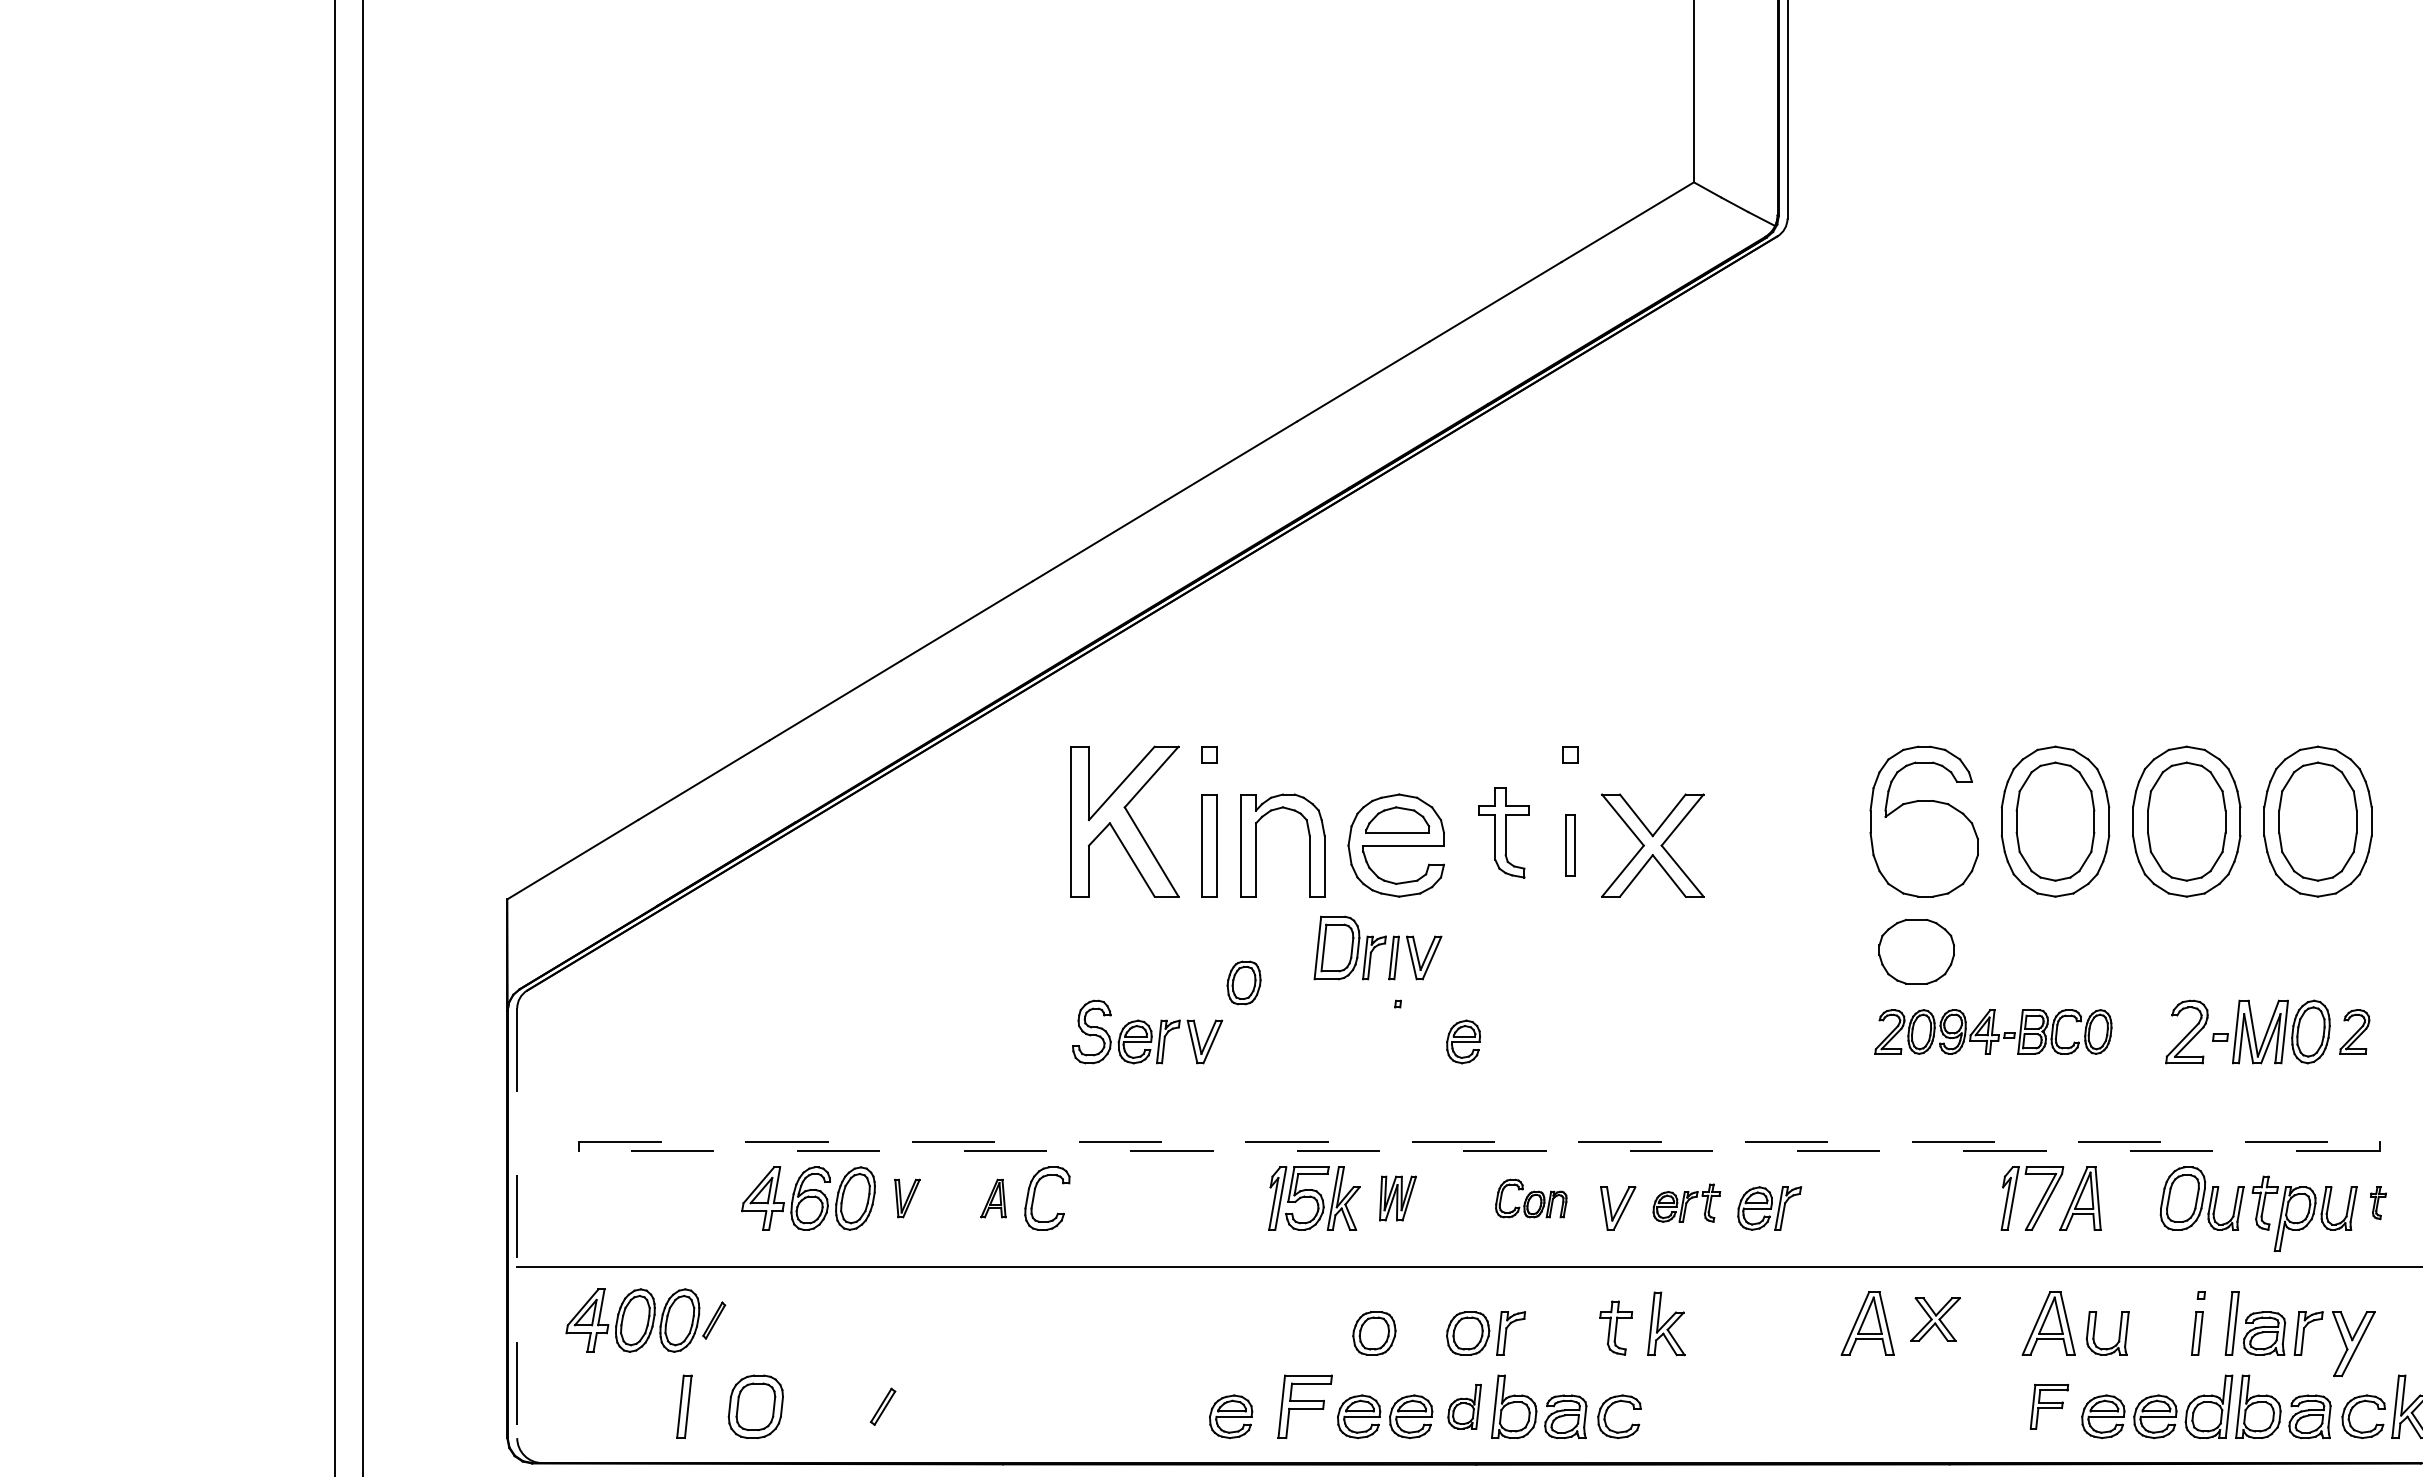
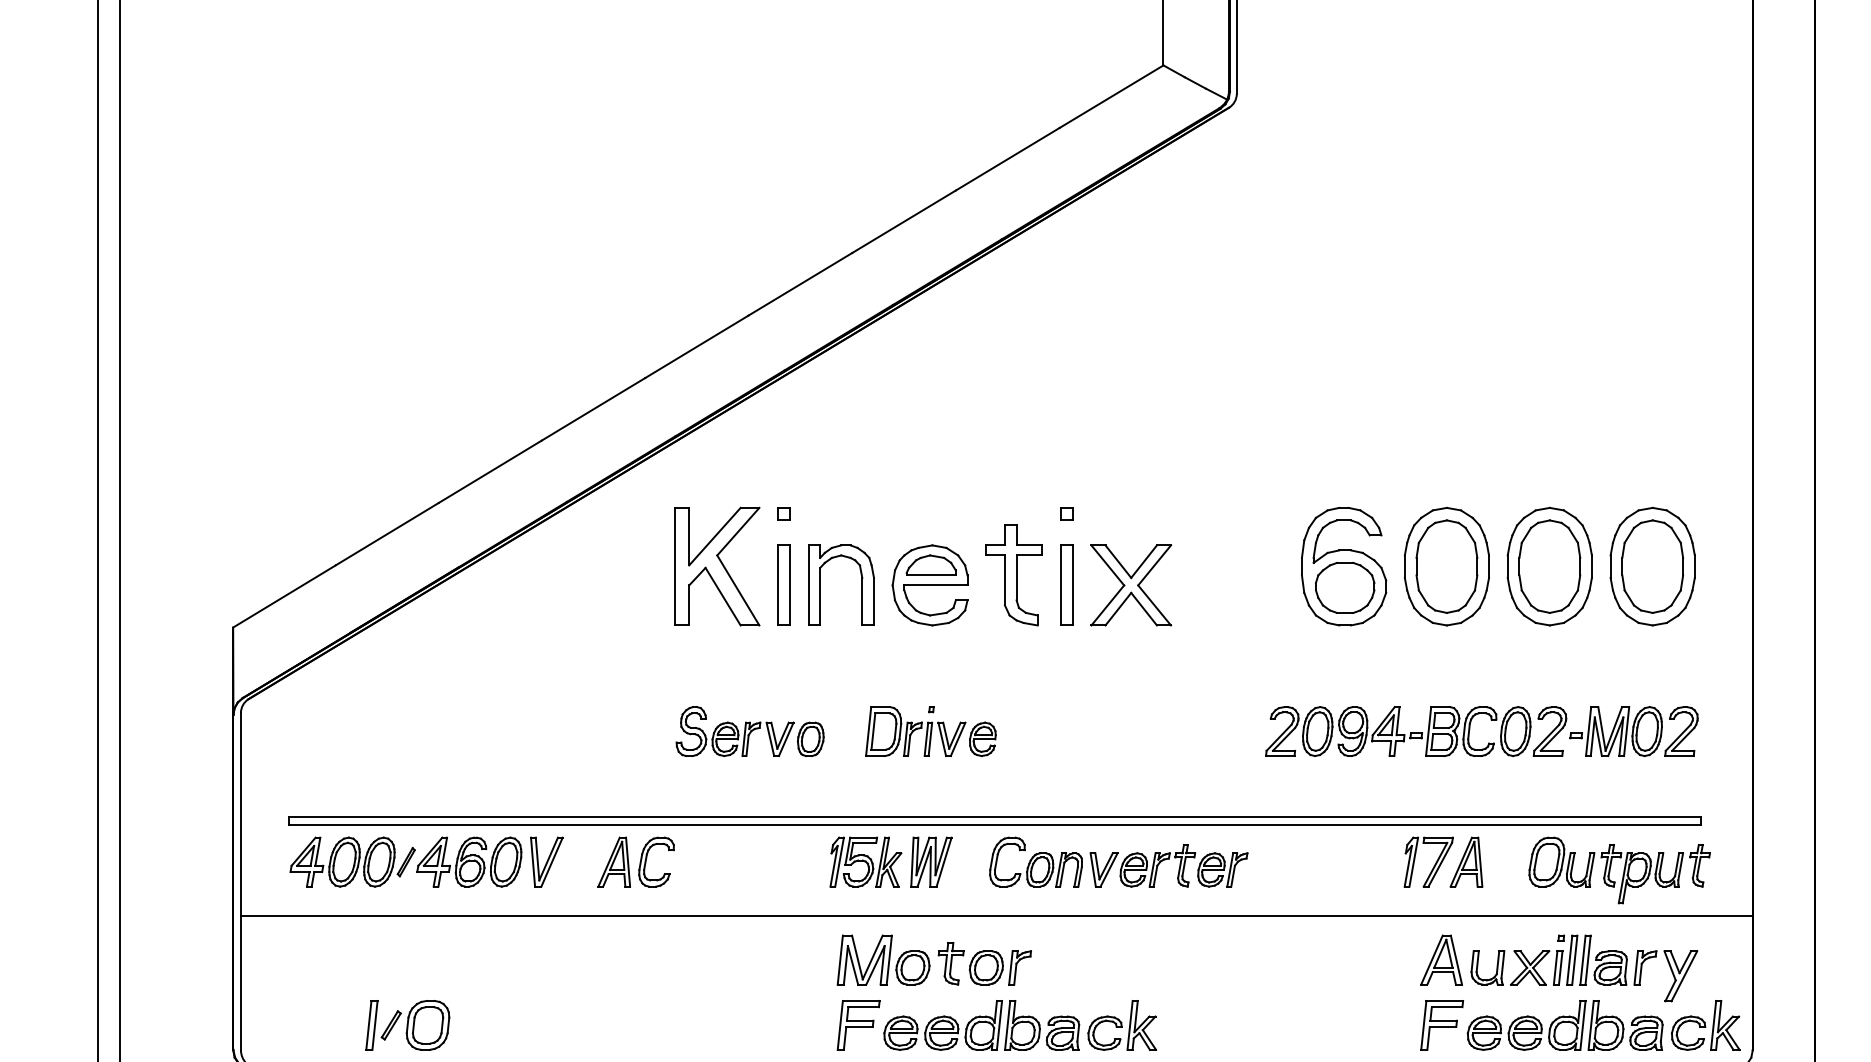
part: (1503, 832) -> (1014, 575), size x1.43
part: (1570, 845) -> (1066, 585), size x1.67
part: (1377, 947) -> (915, 731), moved
part: (1916, 951) -> (1345, 587), moved
part: (1243, 982) -> (810, 738), moved
part: (1993, 1031) -> (1398, 731), size x1.43
part: (2354, 1031) -> (1681, 731), size x1.43
line: (1479, 1141) -> (995, 817), dashed -> solid
line: (1478, 1150) -> (994, 824), dashed -> solid
part: (907, 1198) -> (546, 862), size x1.67
part: (993, 1198) -> (614, 862), size x1.67
part: (1397, 1198) -> (931, 862), size x1.43
part: (1530, 1198) -> (1035, 862), size x1.67
part: (1686, 1202) -> (1157, 865), size x1.43
part: (2378, 1202) -> (1700, 865), size x1.67
line: (517, 1223) -> (241, 881), dashed -> solid
part: (1935, 1319) -> (1530, 967), moved
part: (645, 1320) -> (352, 862), moved
part: (1666, 1323) -> (1141, 1025), moved
part: (1867, 1323) -> (1299, 960), removed
part: (2215, 1323) -> (1572, 960), added
part: (1306, 1326) -> (859, 962), added
part: (1615, 1327) -> (950, 963), moved
part: (882, 1406) -> (390, 1025), moved
part: (1464, 1406) -> (983, 1025), size x1.43
part: (2049, 1406) -> (1442, 1025), size x1.43
part: (1231, 1416) -> (800, 1032), removed

